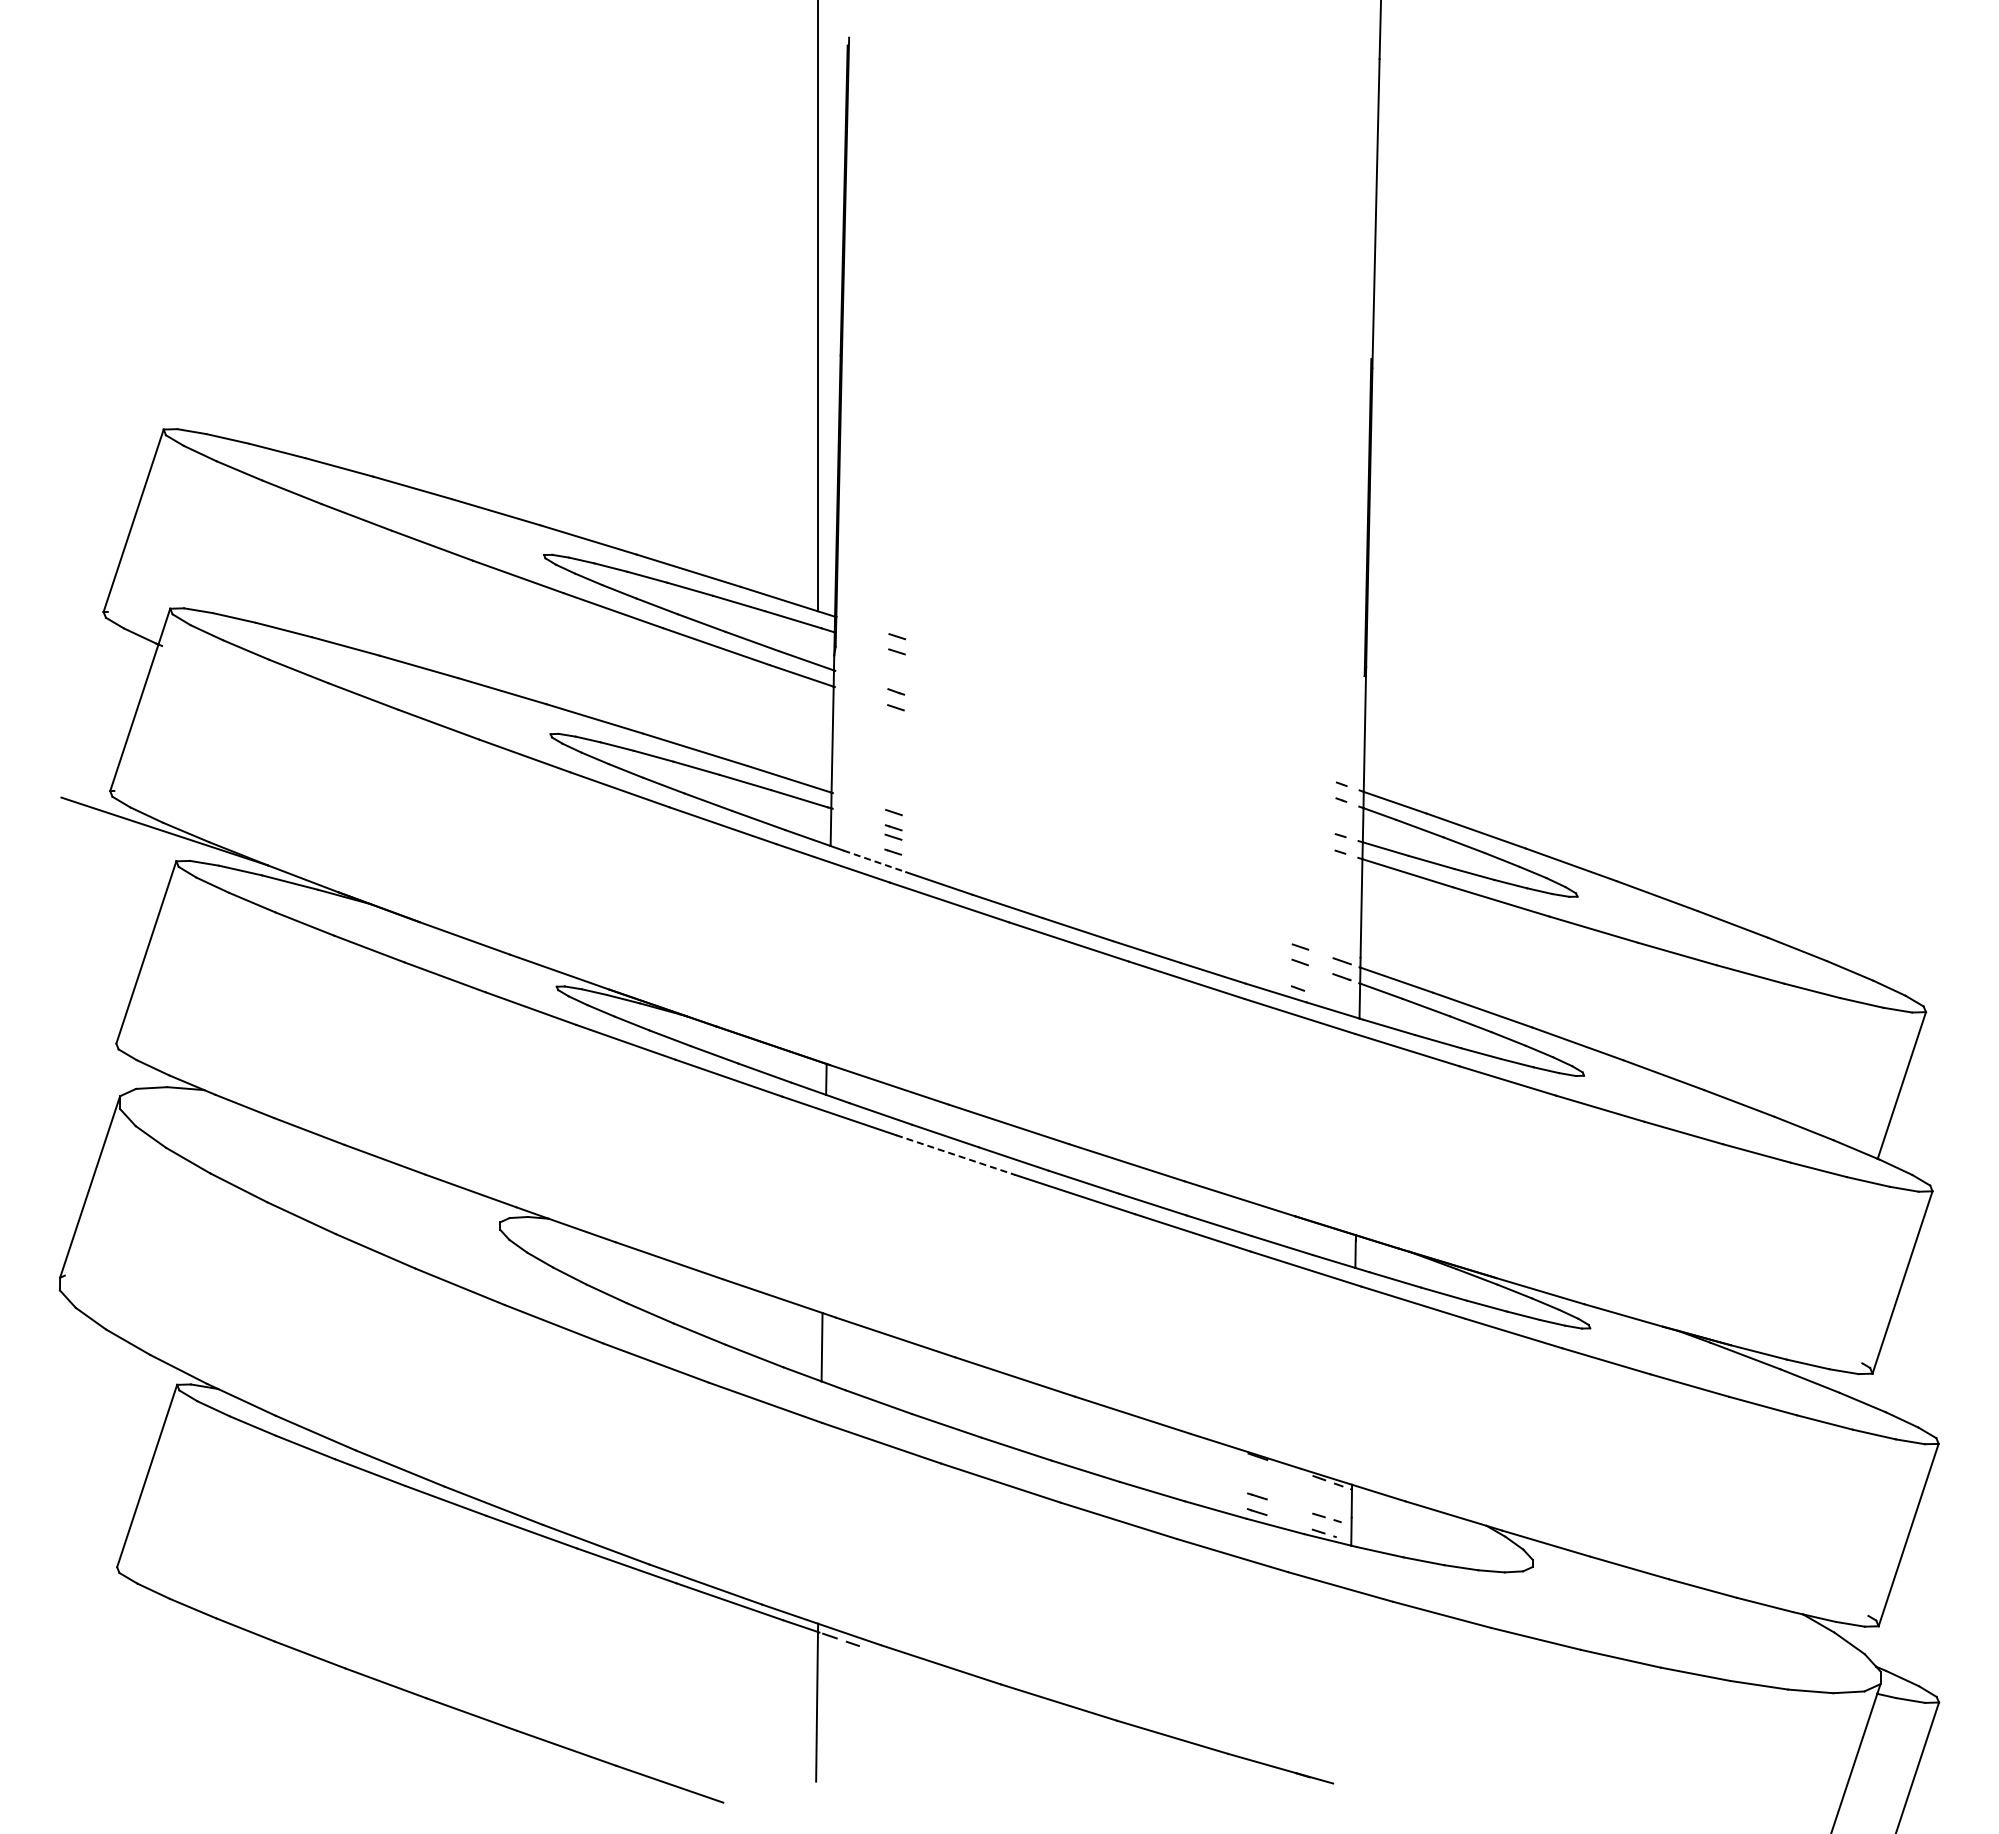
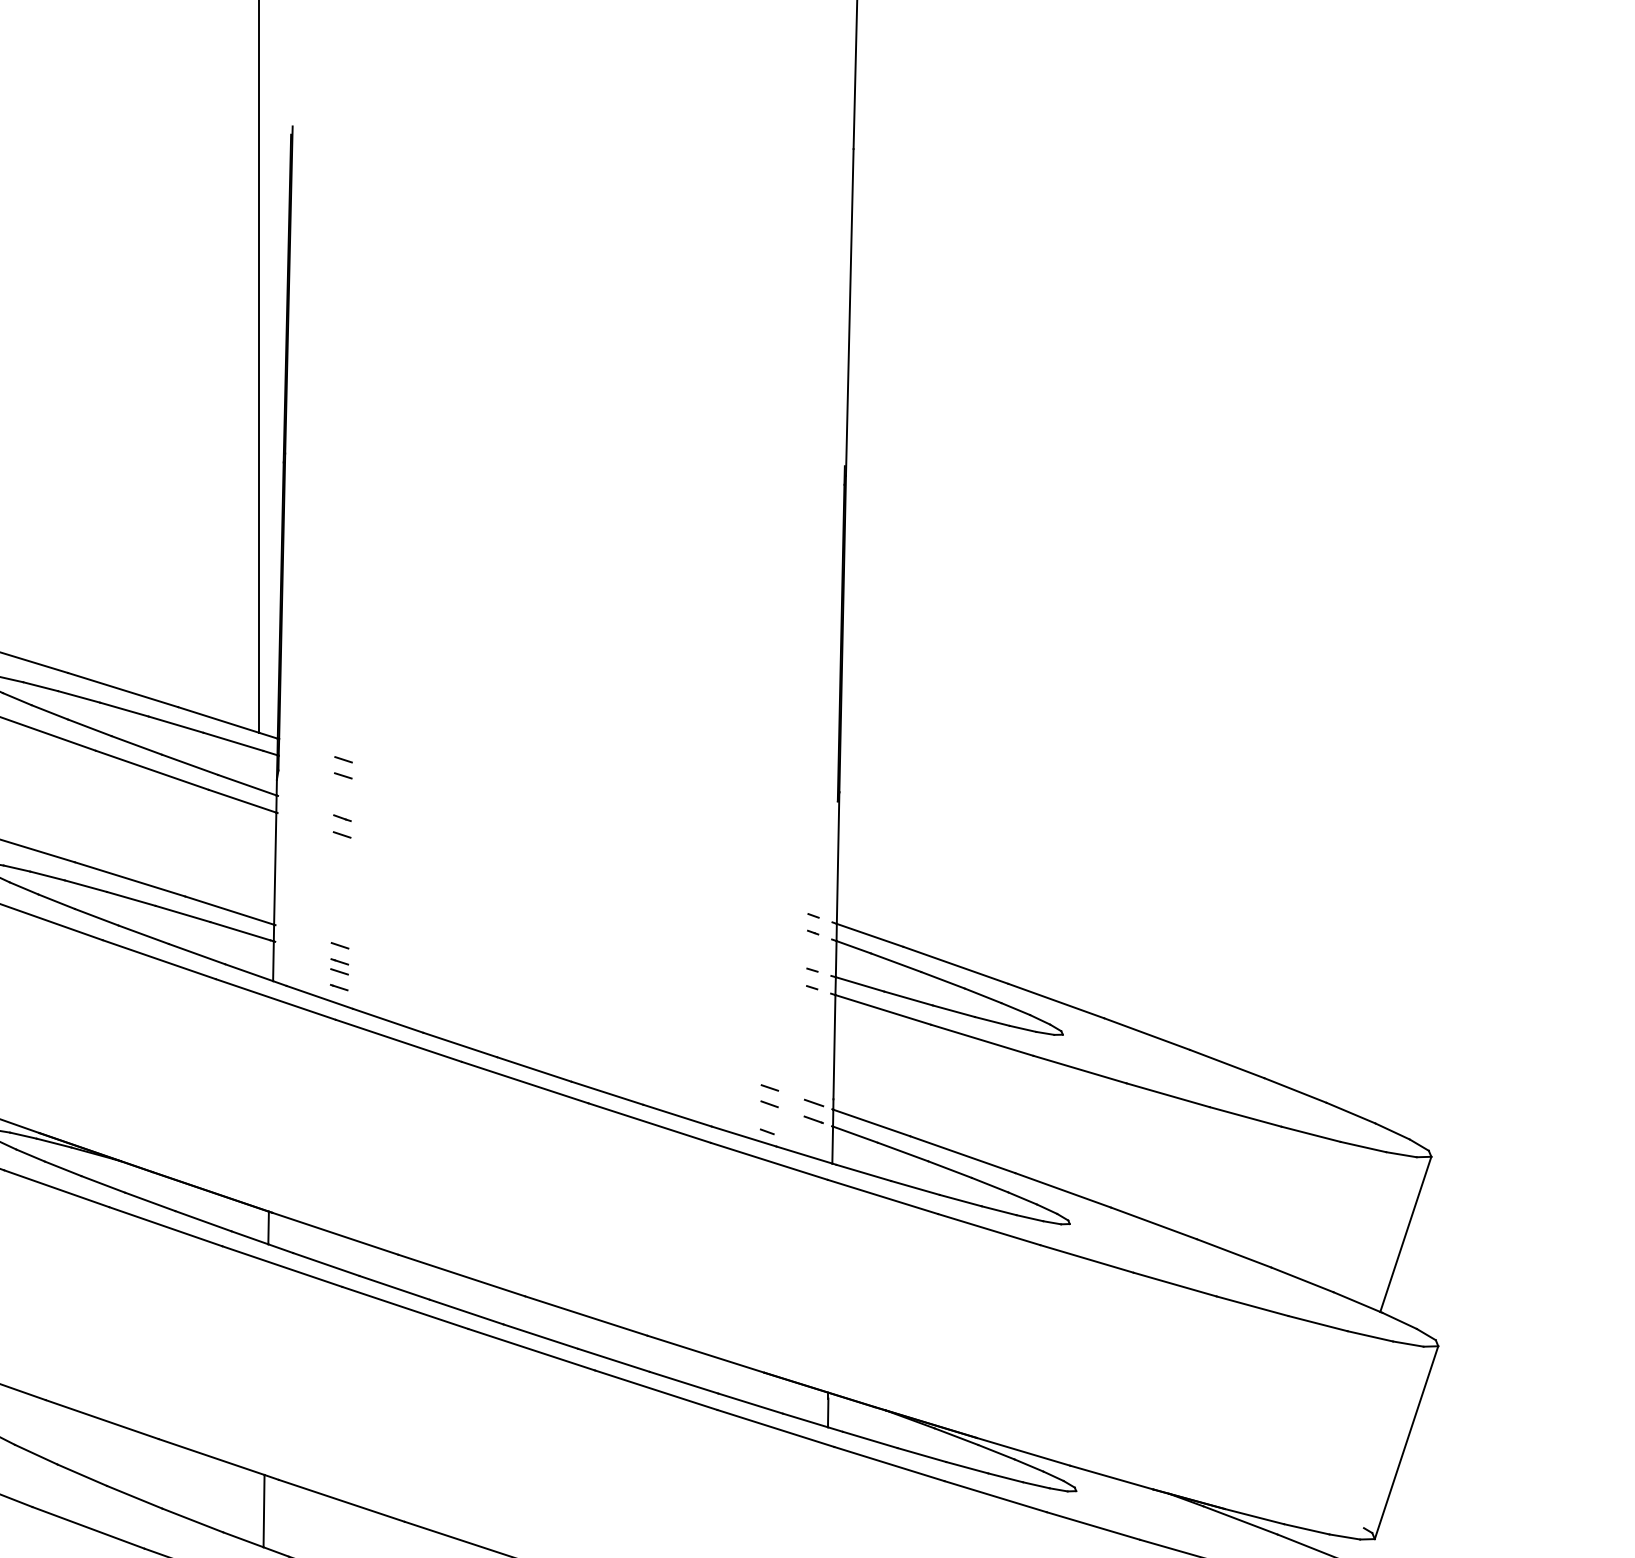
line: (875, 861) -> (320, 997), dashed -> solid
line: (955, 1155) -> (405, 1308), dashed -> solid

